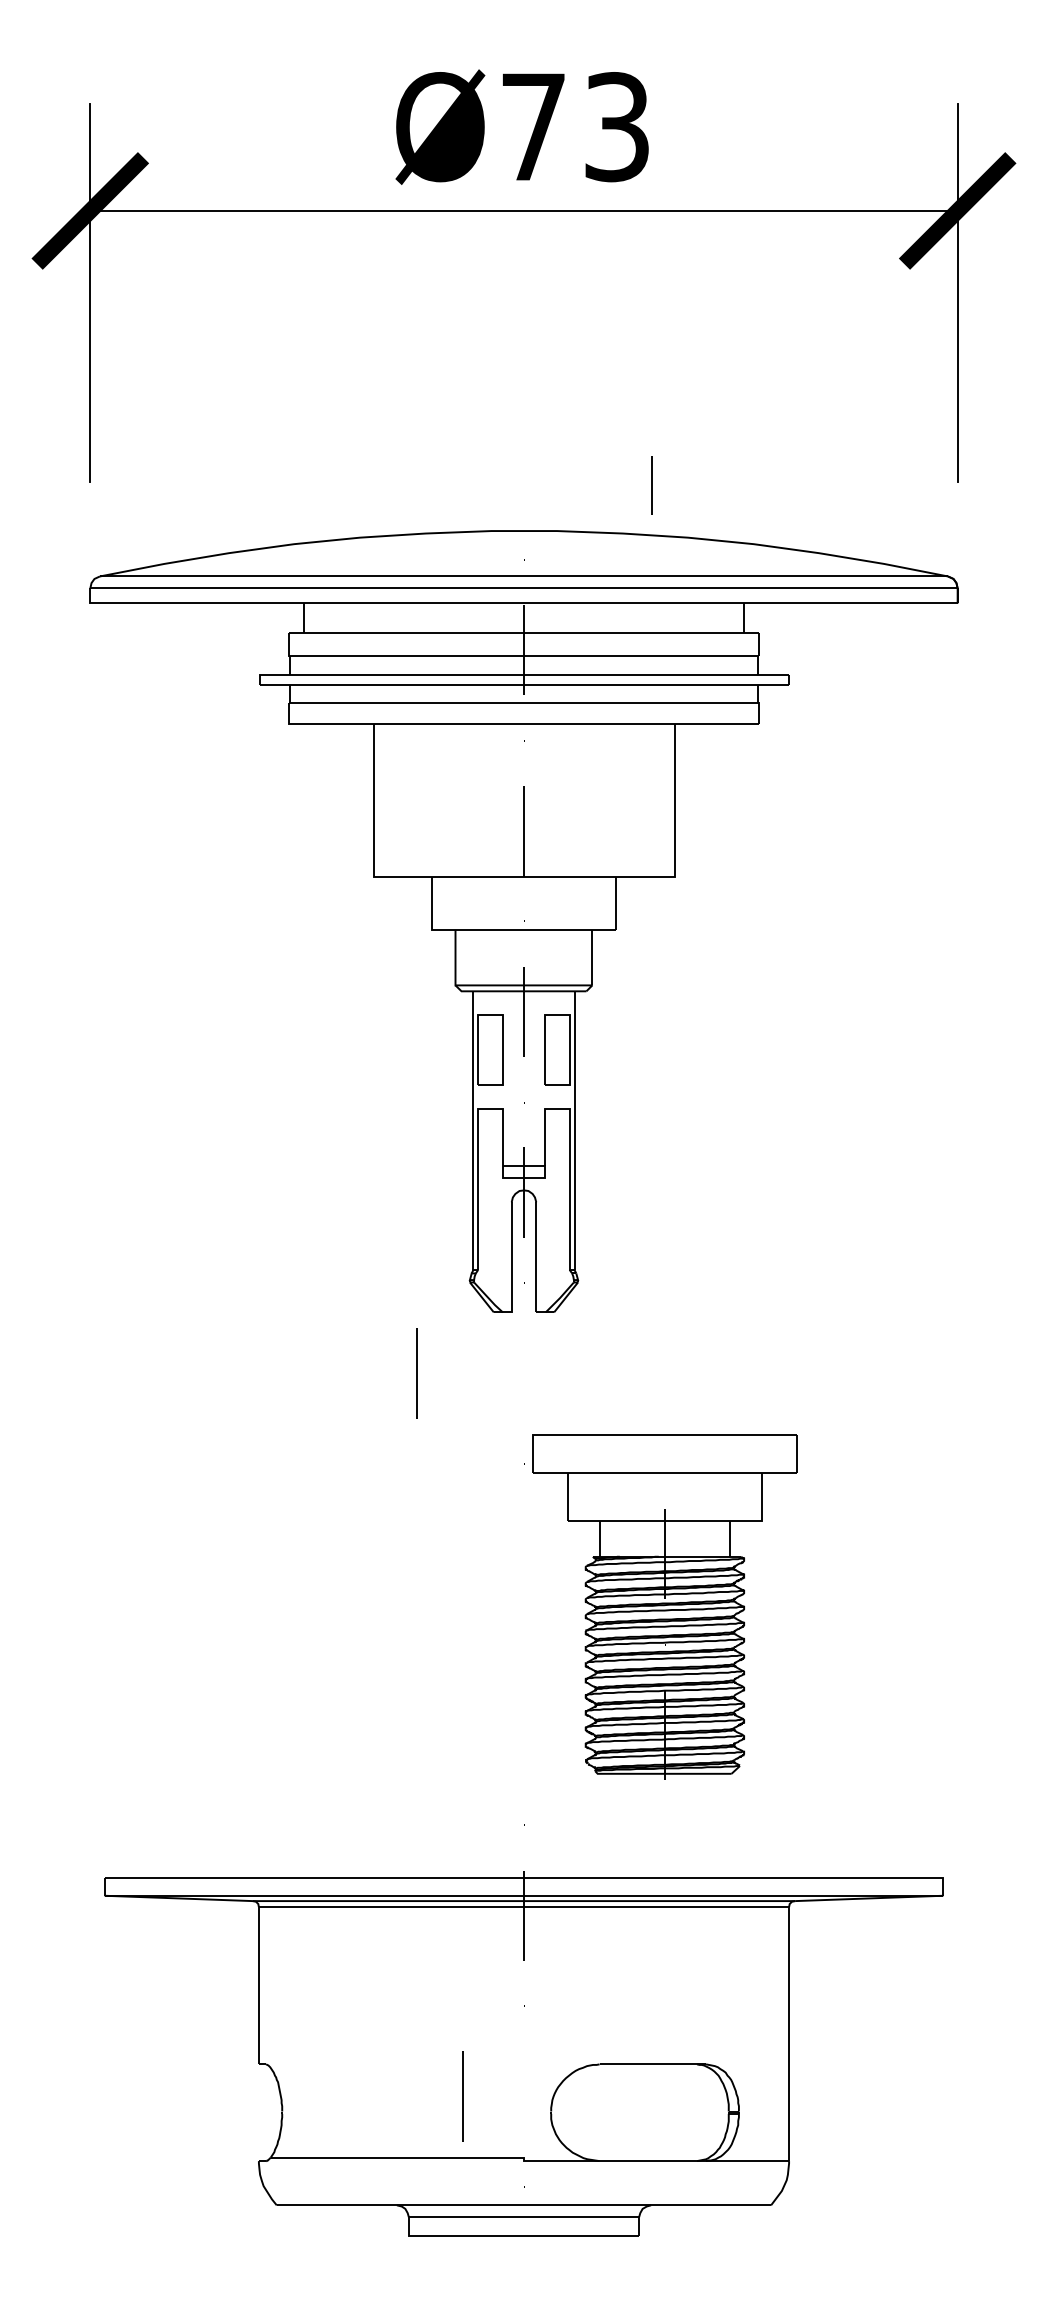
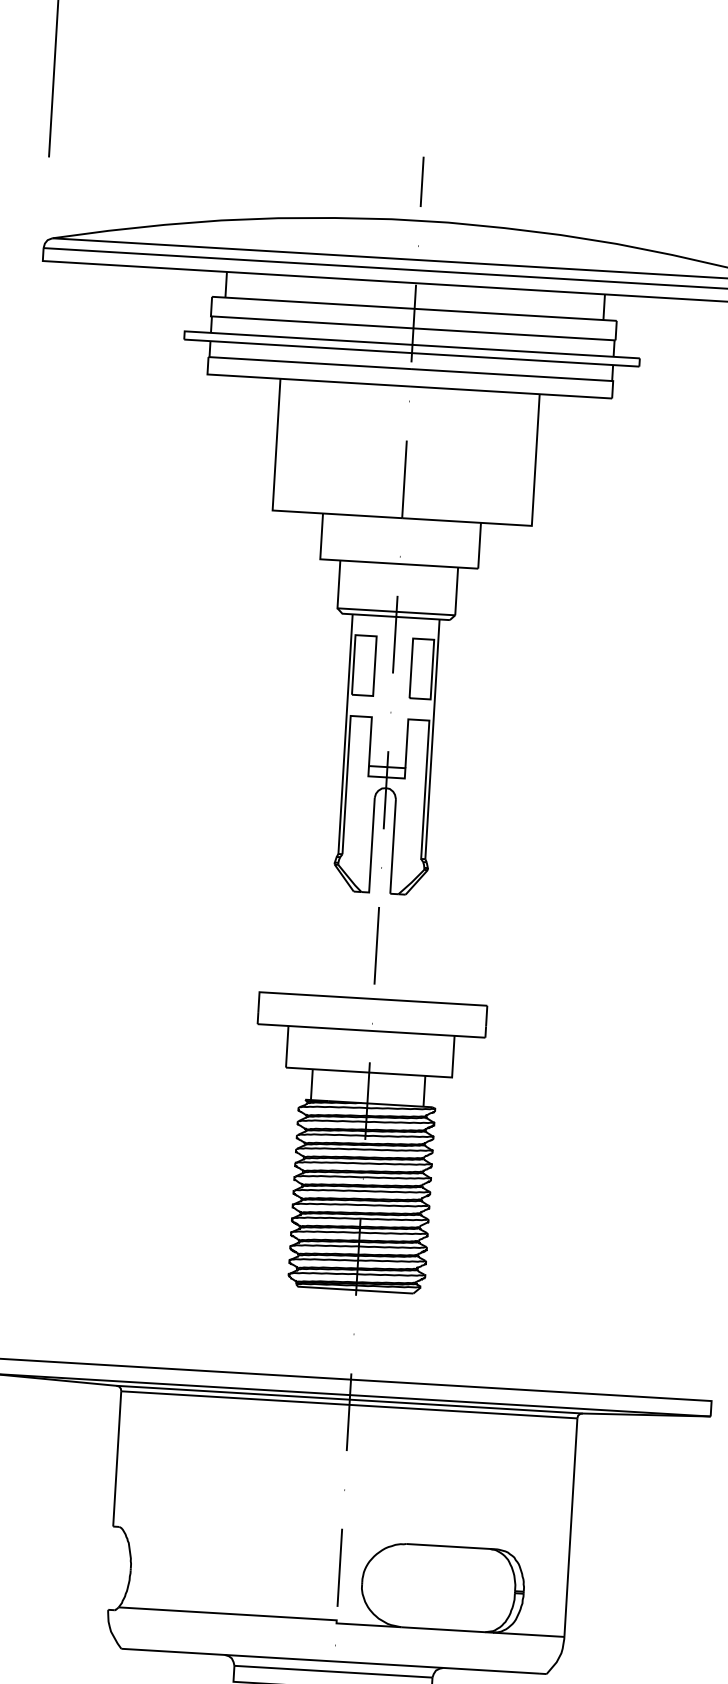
line: (651, 485) -> (421, 181), moved
line: (416, 1373) -> (376, 945), moved
part: (664, 1606) -> (364, 1146), moved
line: (462, 2096) -> (339, 1567), moved

